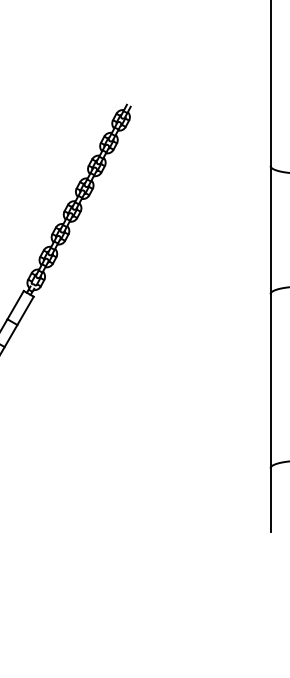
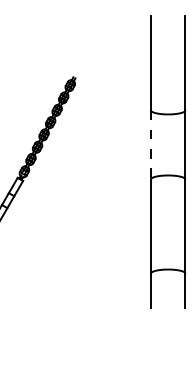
line: (271, 229) -> (151, 144), solid -> dashed

